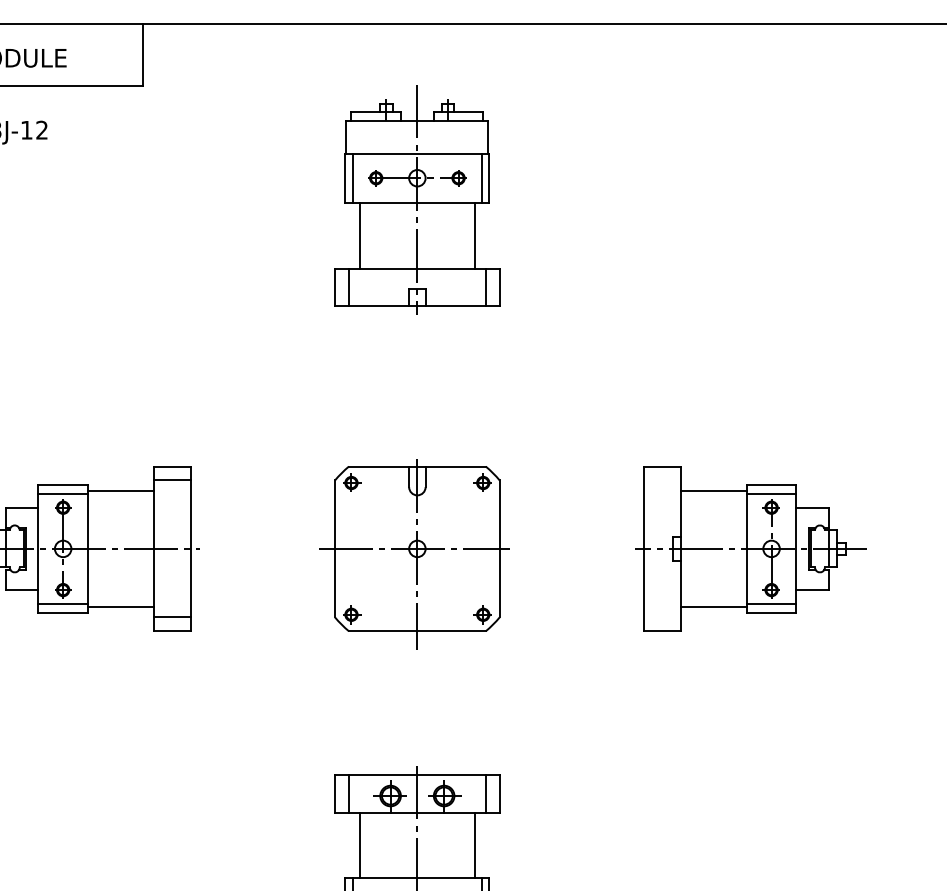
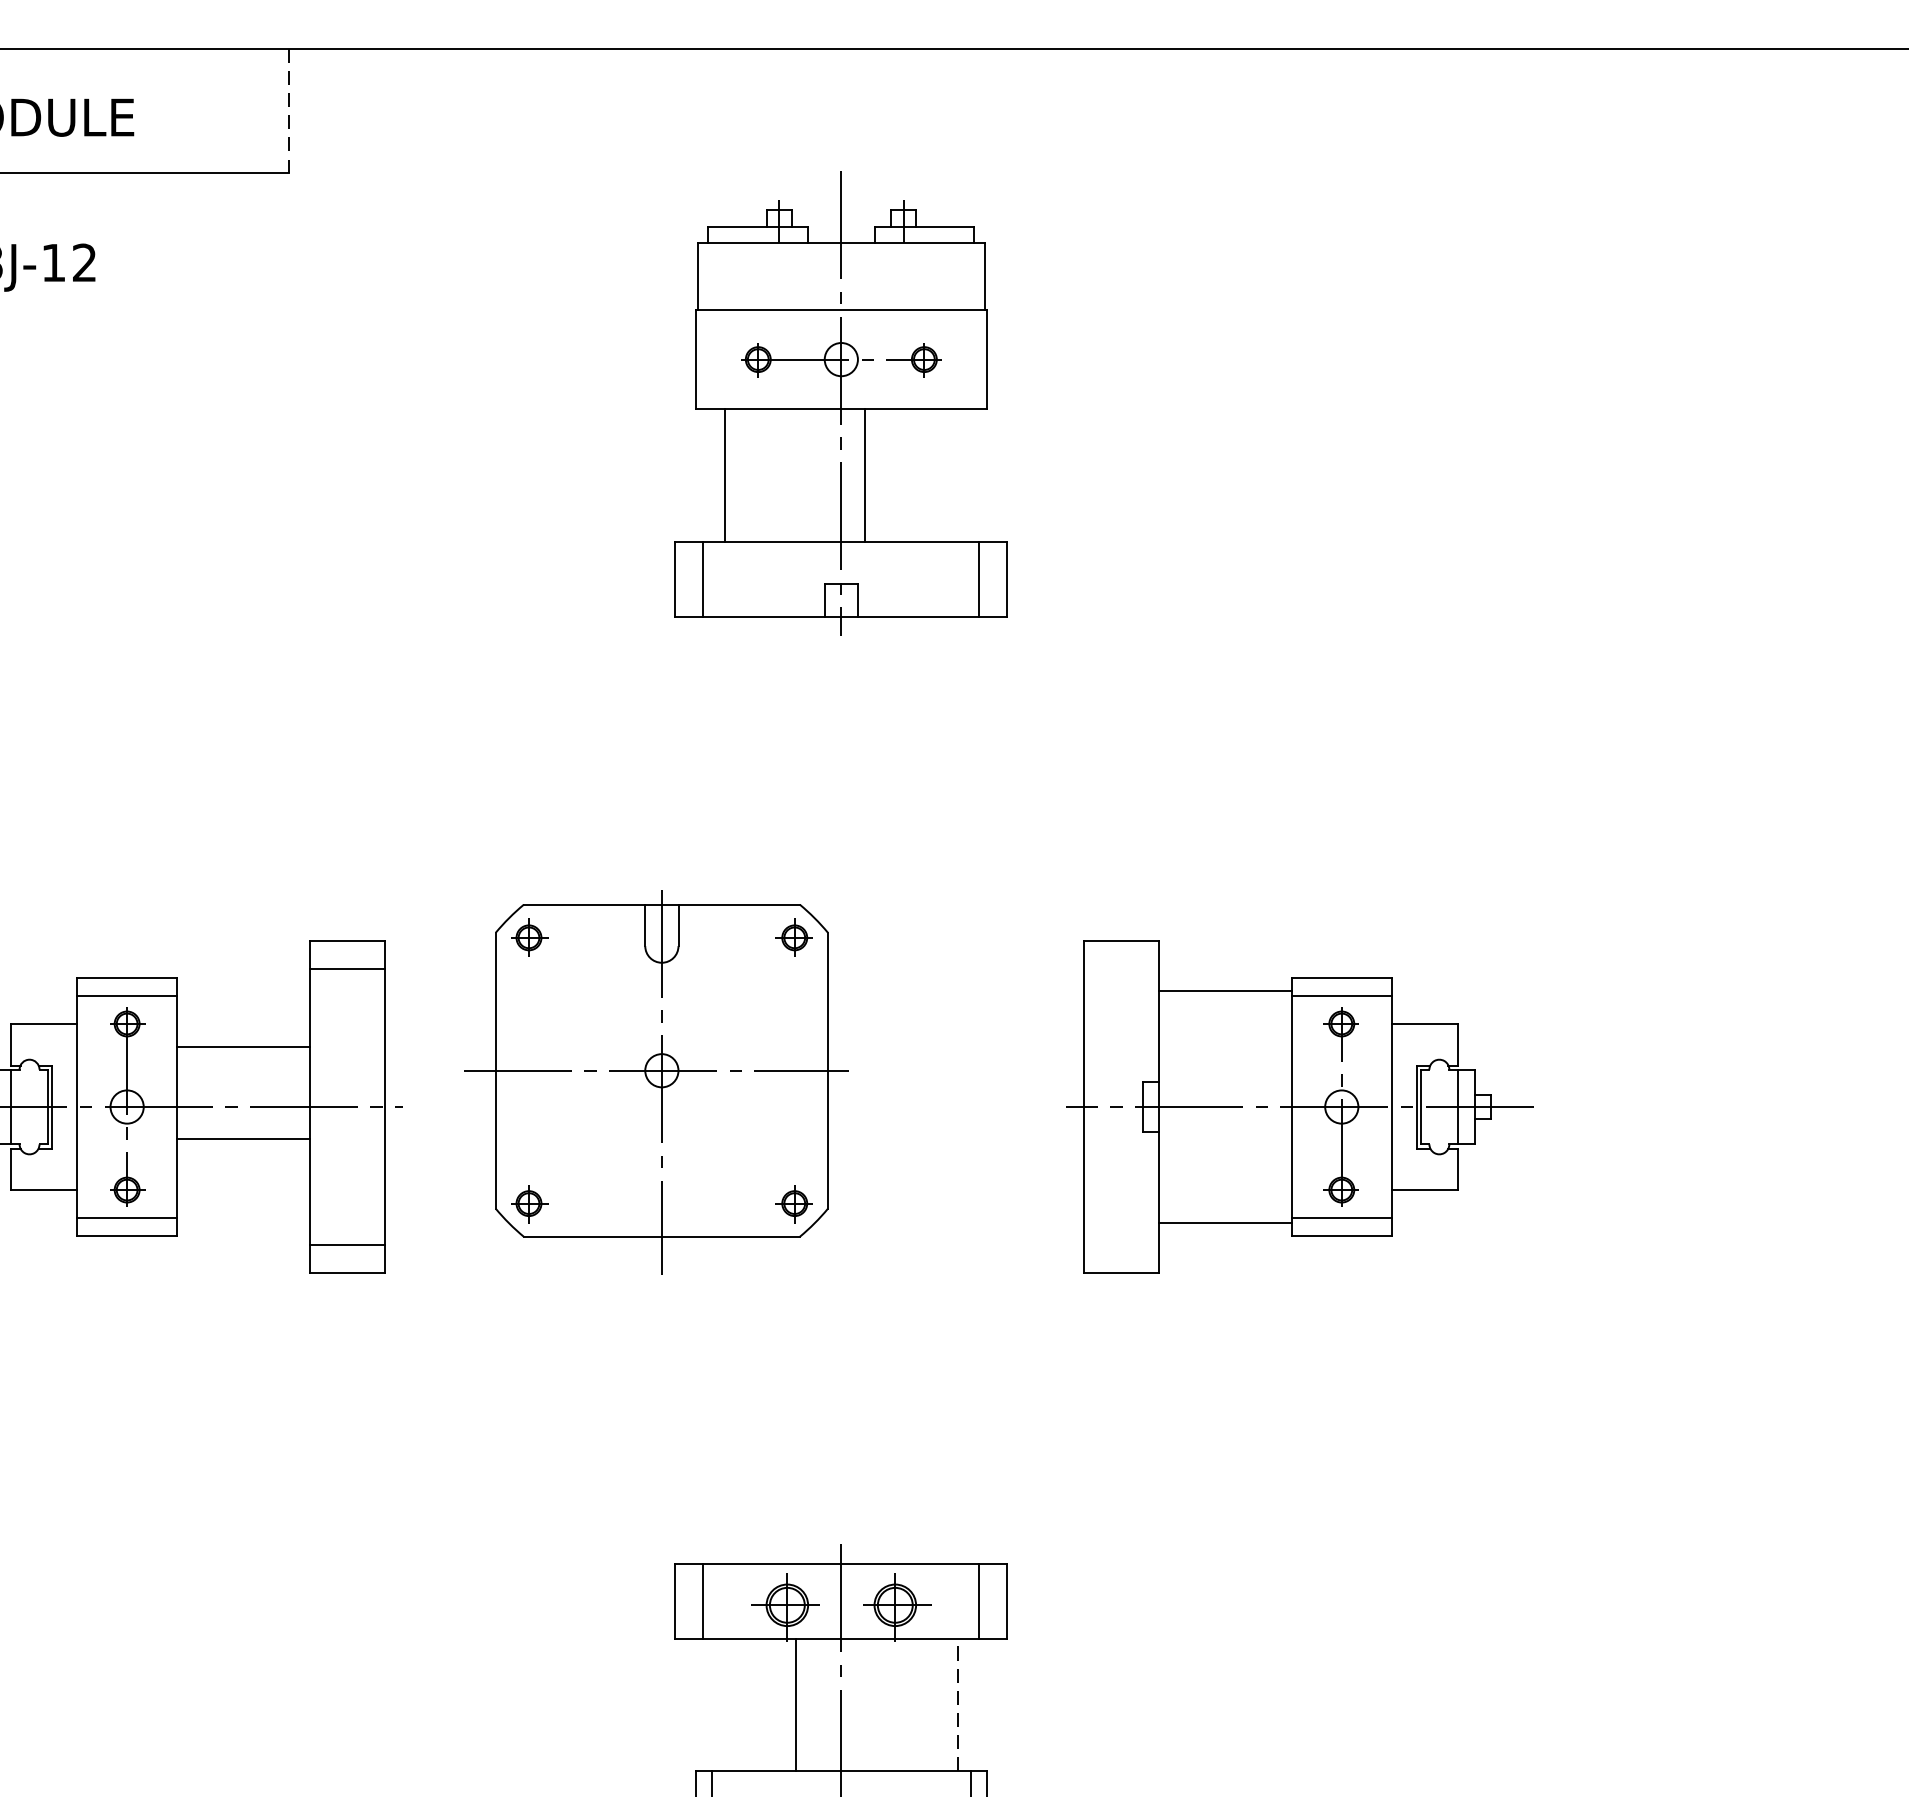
line: (143, 54) -> (289, 110), solid -> dashed
line: (353, 177) -> (712, 358), removed
line: (481, 177) -> (970, 358), removed
line: (475, 235) -> (865, 475), moved
line: (120, 491) -> (242, 1047), moved
part: (750, 548) -> (1299, 1106), moved
part: (414, 554) -> (656, 1081), moved
line: (120, 606) -> (242, 1138), moved
line: (359, 845) -> (795, 1705), moved
line: (475, 845) -> (958, 1705), solid -> dashed

